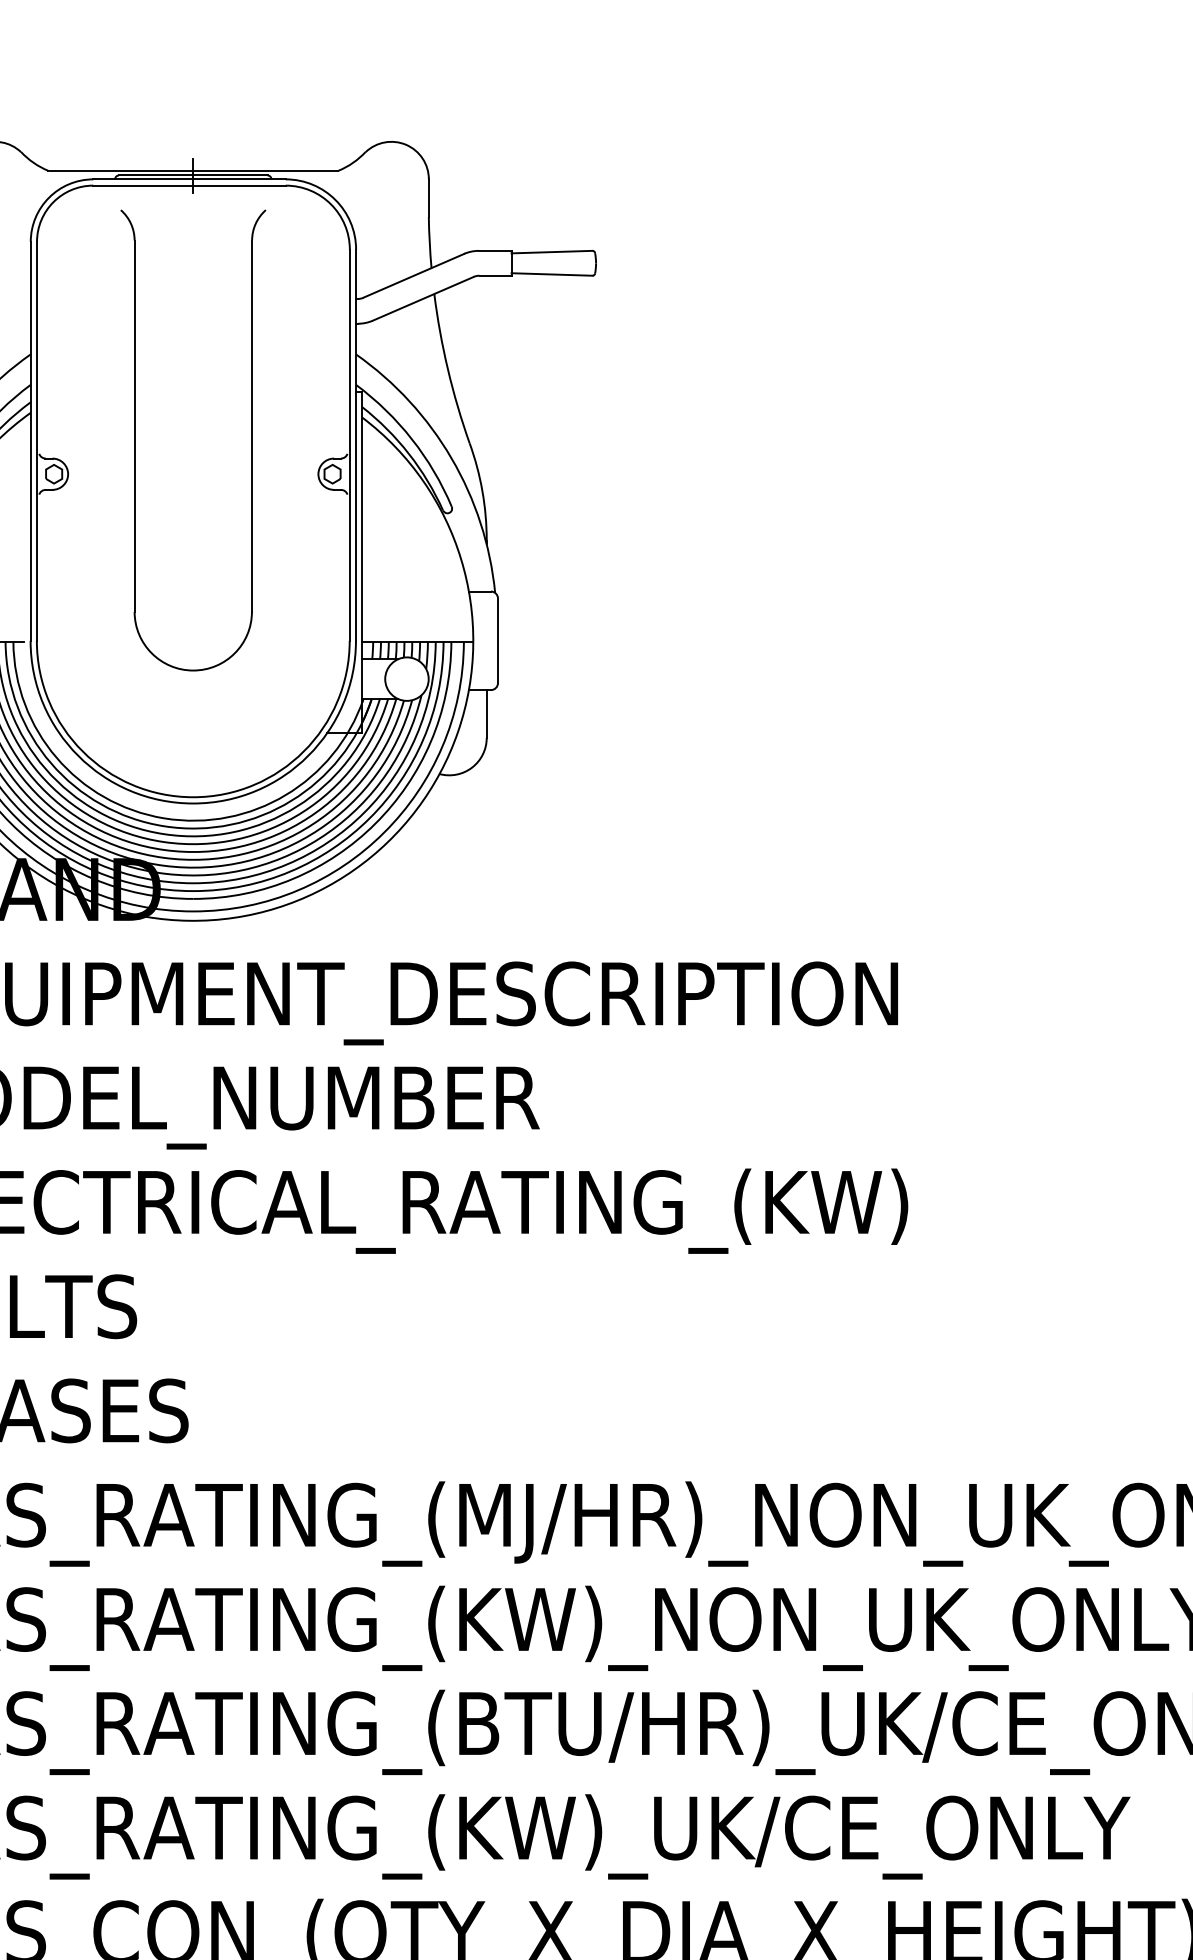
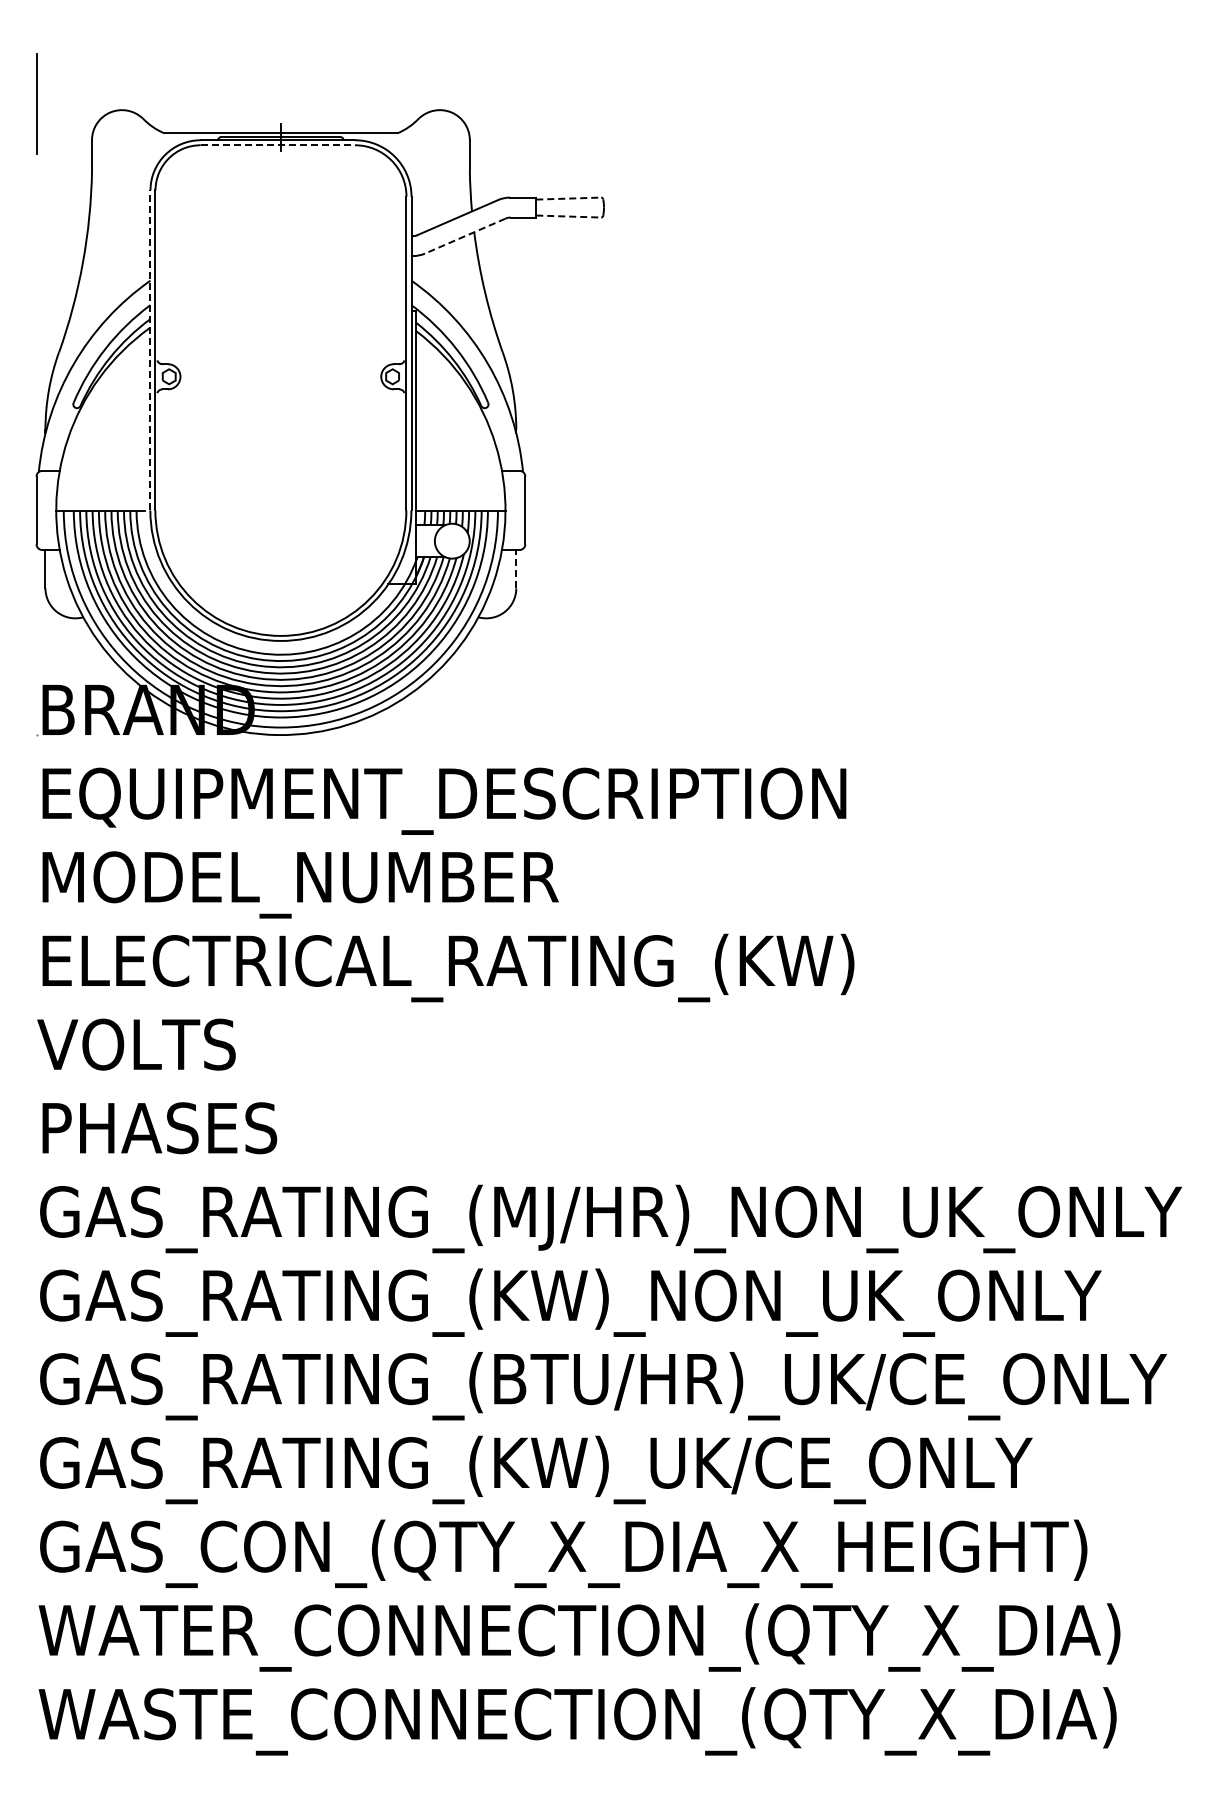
line: (190, 185) -> (278, 145), solid -> dashed
line: (553, 251) -> (569, 198), solid -> dashed
line: (553, 274) -> (569, 216), solid -> dashed
line: (423, 299) -> (465, 236), solid -> dashed
part: (135, 440) -> (234, 349), removed
line: (30, 441) -> (150, 350), solid -> dashed
line: (486, 713) -> (516, 568), solid -> dashed

